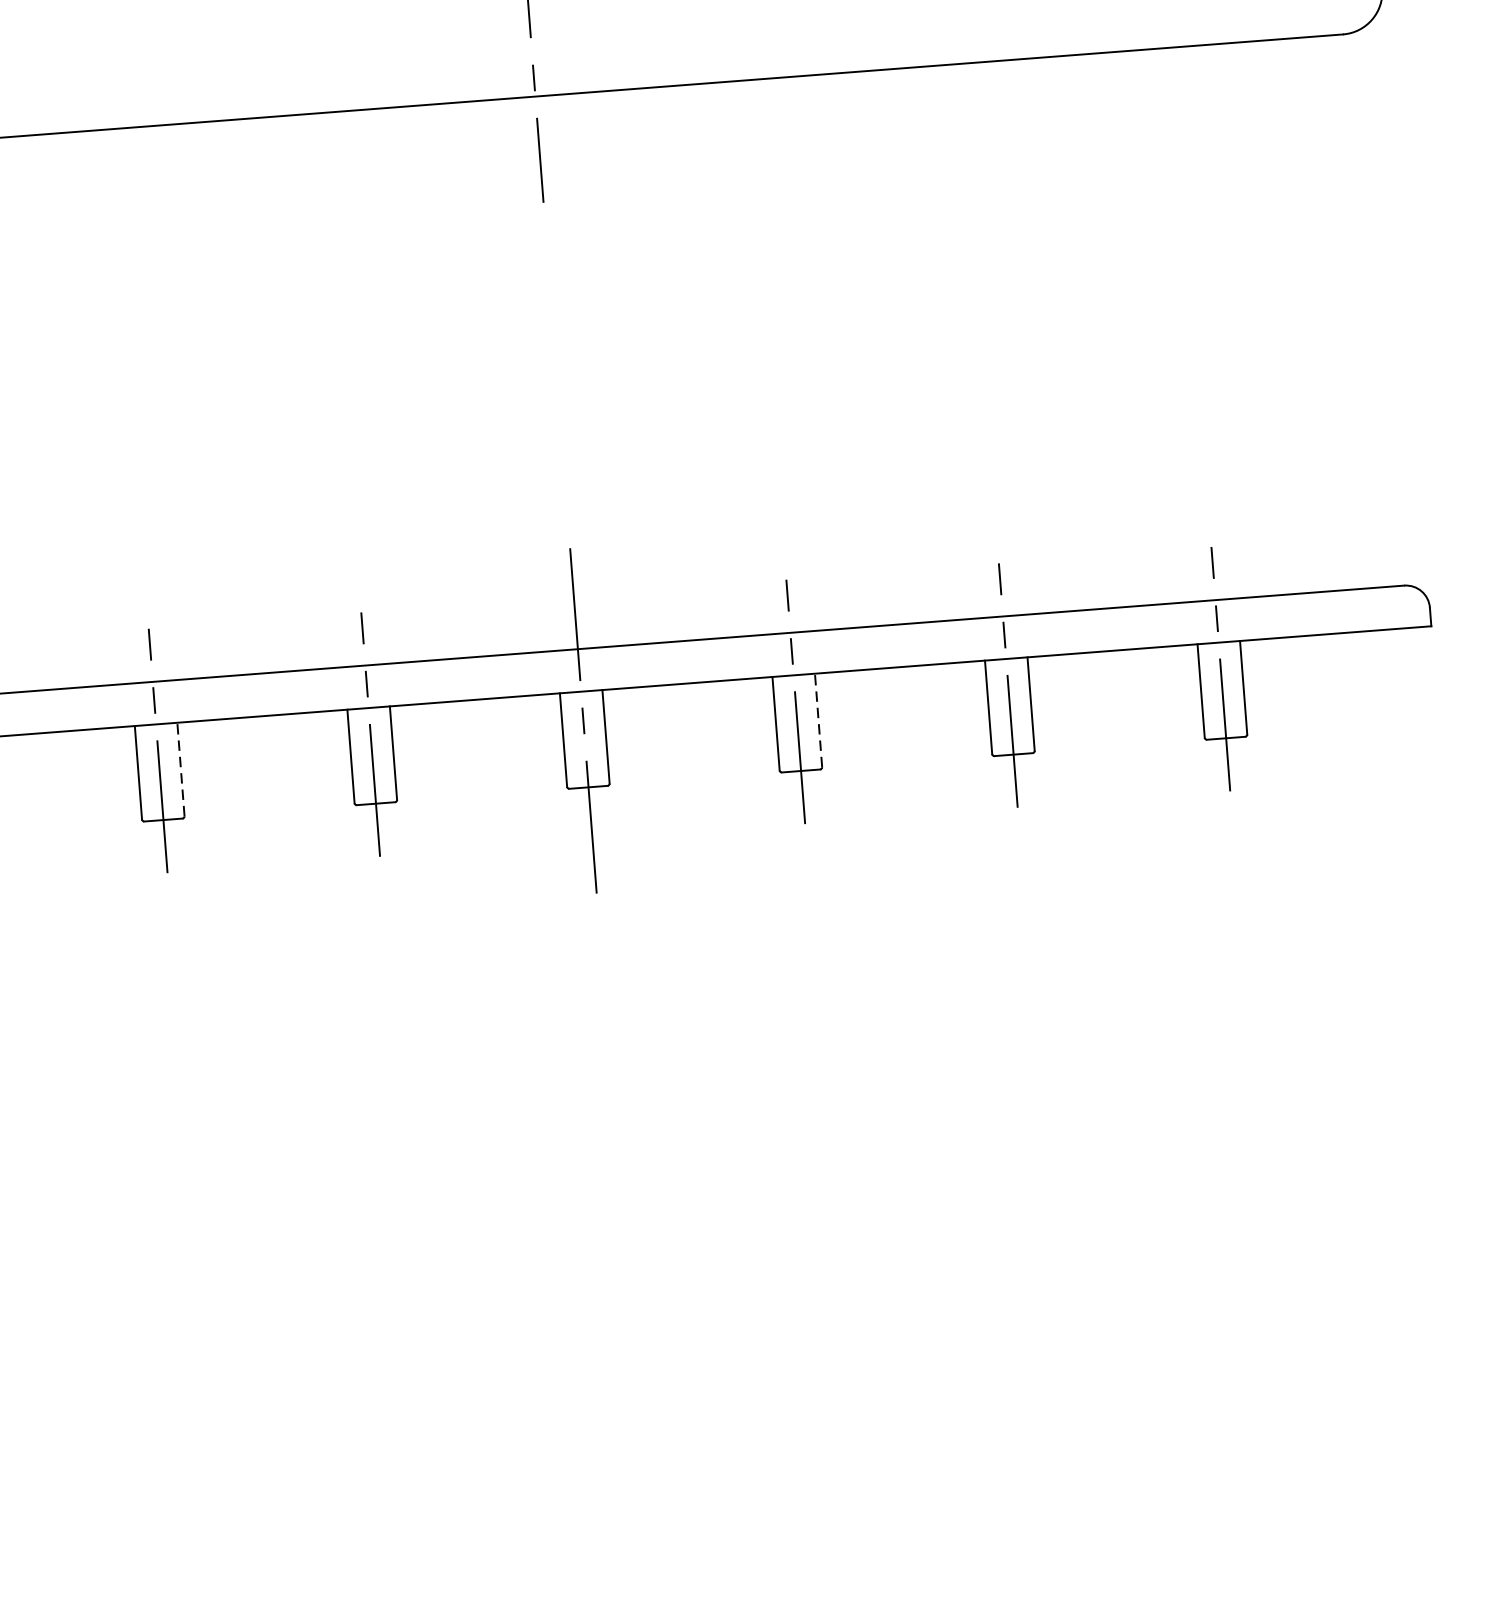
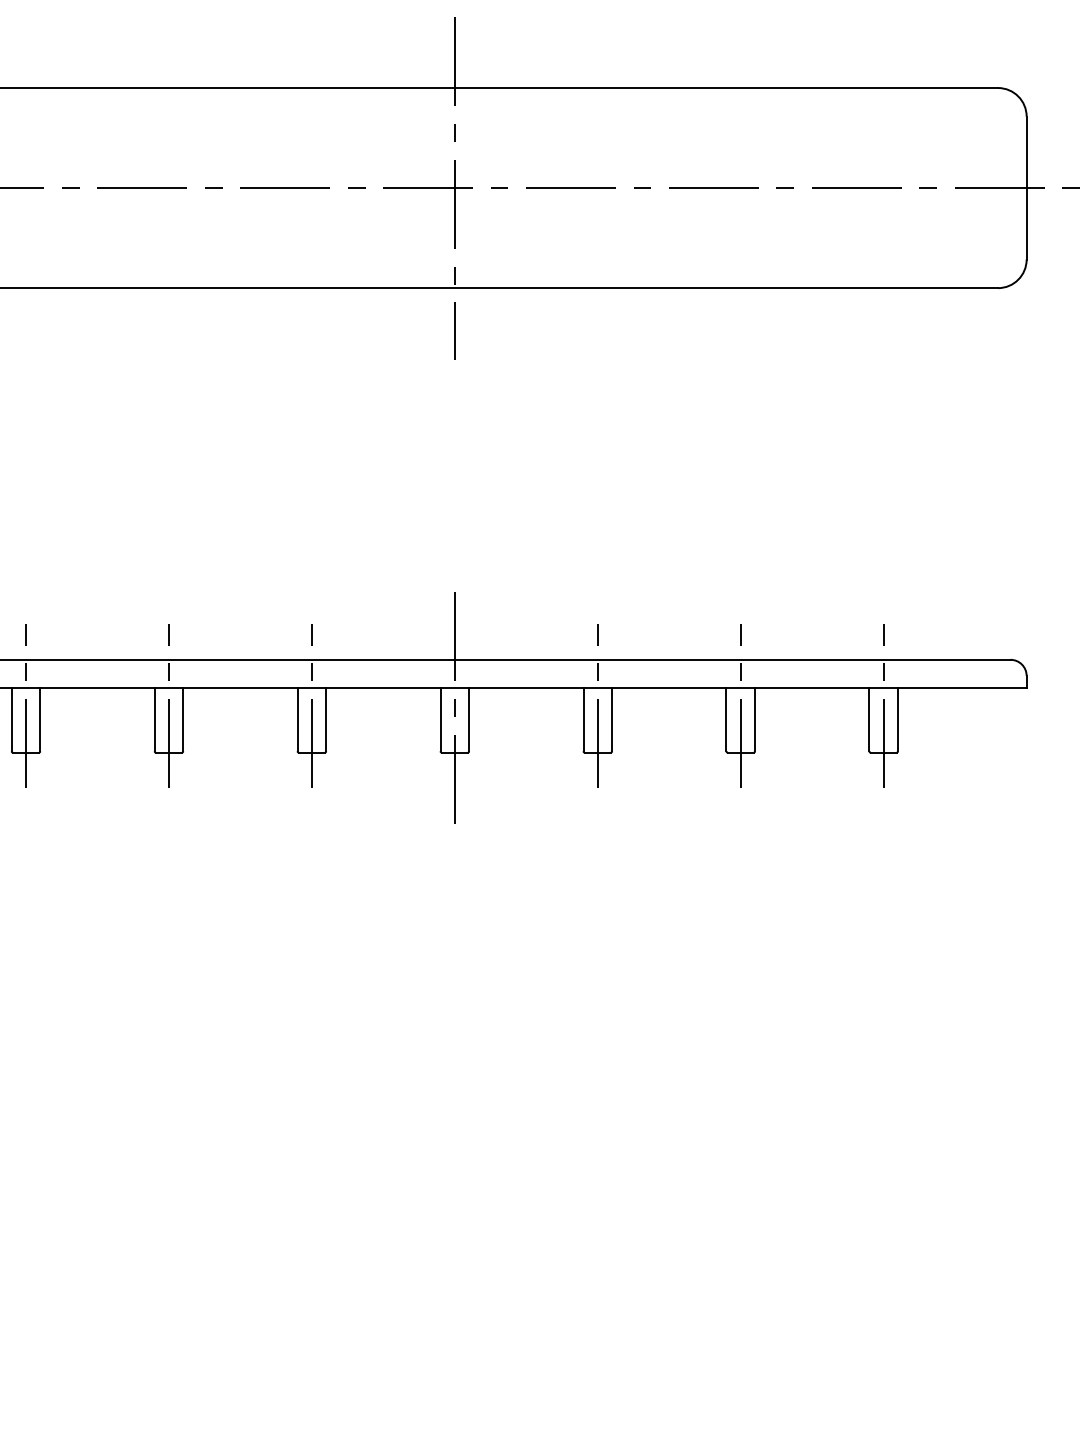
line: (819, 719) -> (612, 719), dashed -> solid
line: (181, 768) -> (183, 719), dashed -> solid

